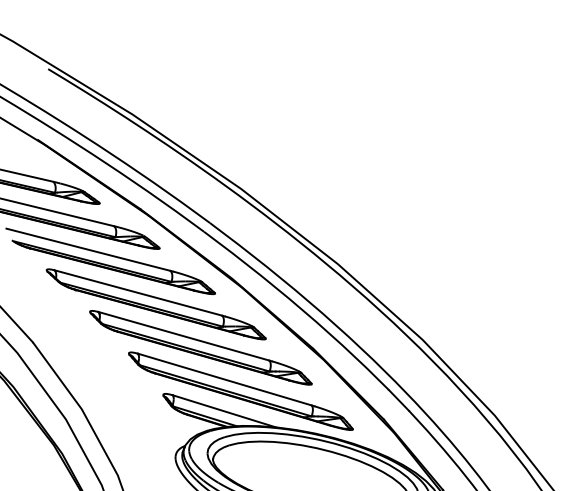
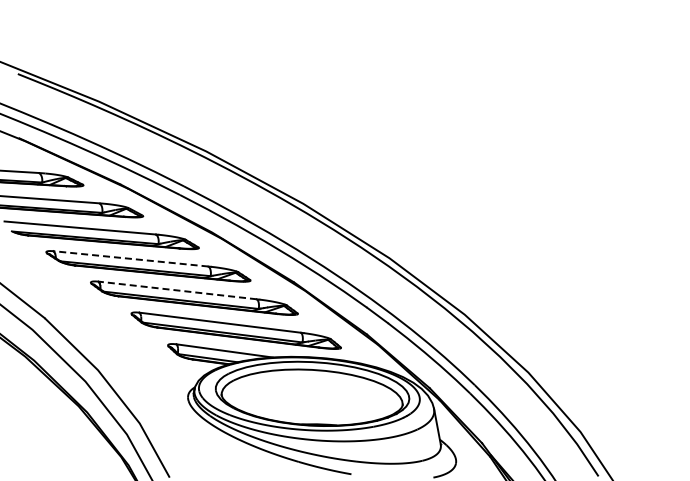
line: (138, 292) -> (130, 258), solid -> dashed
line: (183, 336) -> (177, 290), solid -> dashed

